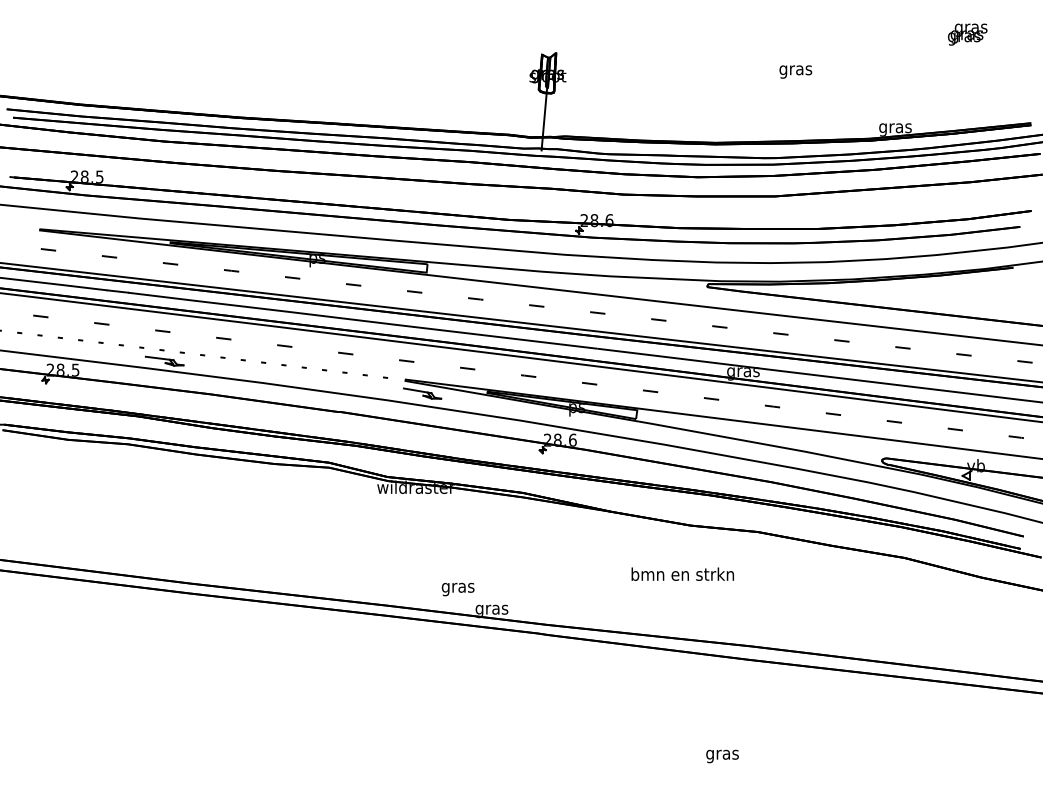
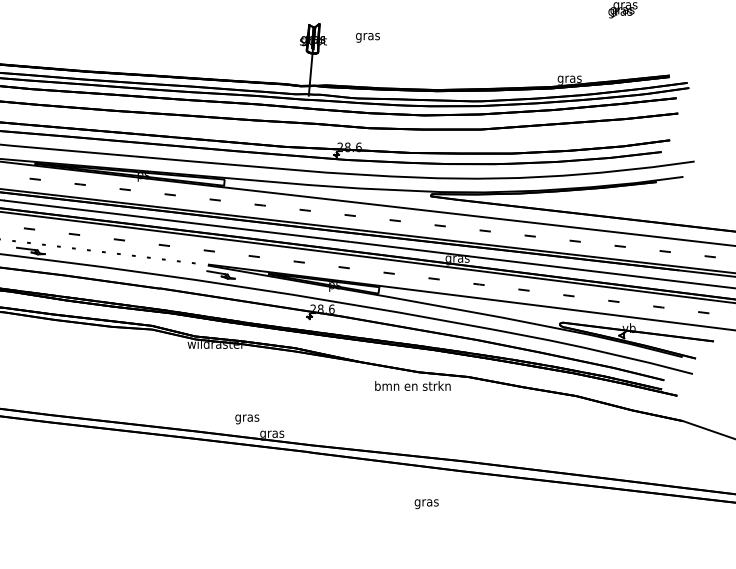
text: (795, 71) -> (367, 37), moved
text: (682, 573) -> (412, 385), moved
text: (722, 756) -> (426, 504), moved

